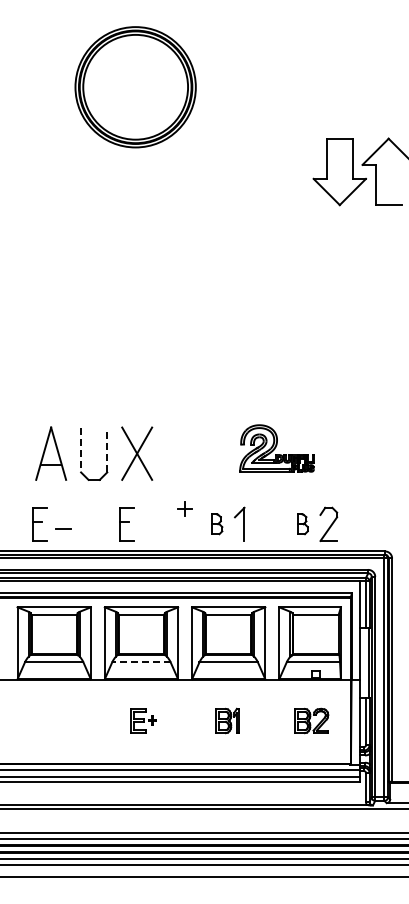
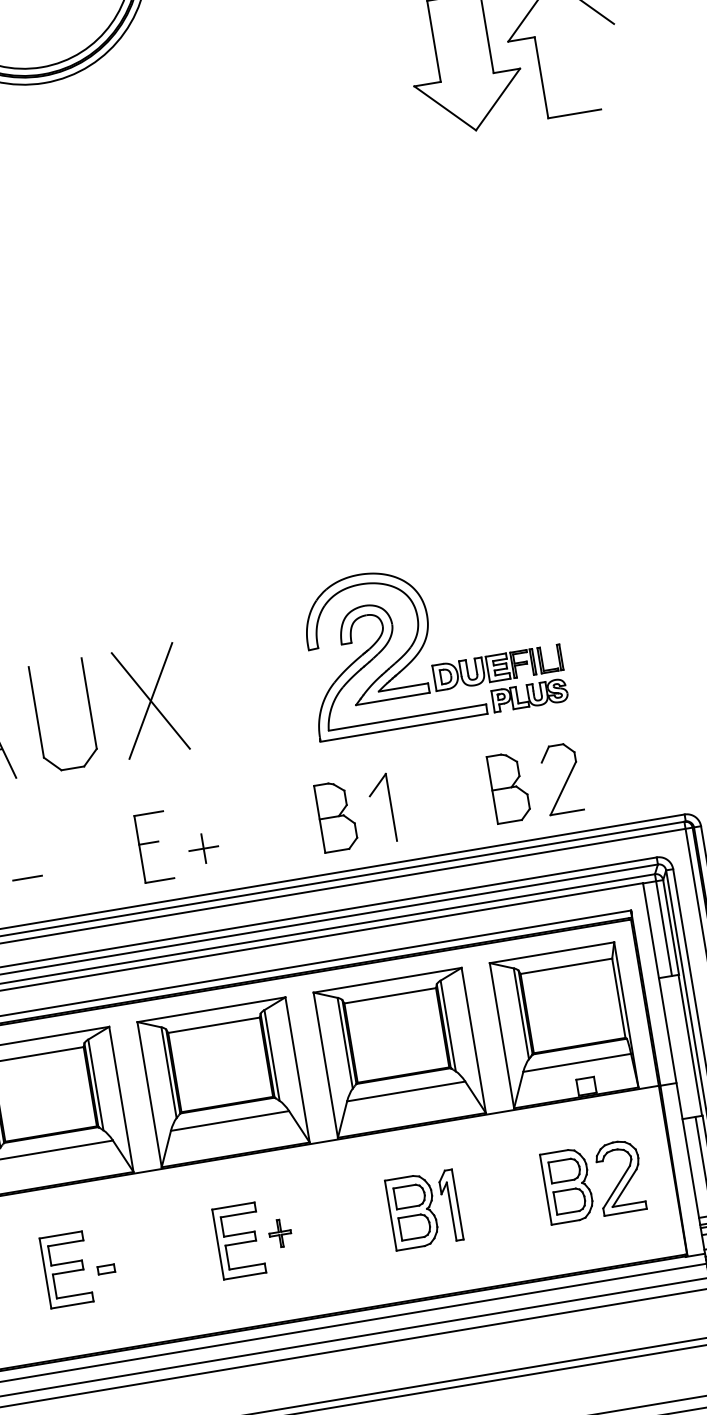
part: (276, 448) -> (430, 643), size x1.67
line: (107, 449) -> (89, 702), dashed -> solid
line: (81, 450) -> (37, 713), dashed -> solid
part: (184, 508) -> (203, 847), moved
part: (217, 523) -> (336, 814), size x1.67
part: (302, 523) -> (508, 785), size x1.67
line: (140, 662) -> (228, 1121), dashed -> solid
part: (56, 720) -> (78, 1266), added
part: (143, 720) -> (253, 1237), size x1.43
part: (227, 720) -> (423, 1209), size x1.43
part: (311, 720) -> (593, 1180), size x1.43

